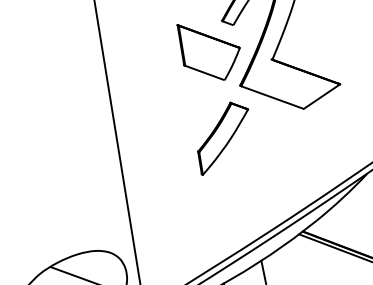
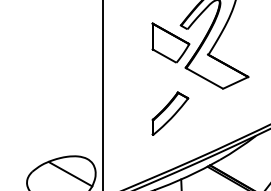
part: (224, 137) -> (170, 113), moved

